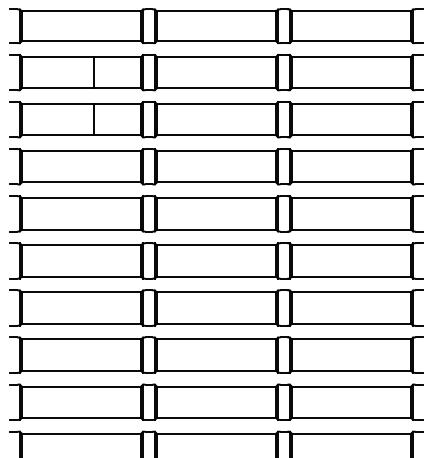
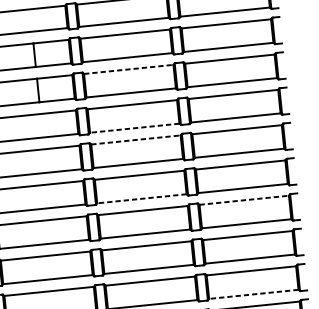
line: (216, 103) -> (128, 69), solid -> dashed
line: (216, 182) -> (134, 128), solid -> dashed
line: (216, 198) -> (135, 140), solid -> dashed
line: (216, 276) -> (141, 198), solid -> dashed
line: (351, 292) -> (244, 200), solid -> dashed
line: (351, 417) -> (253, 294), solid -> dashed

